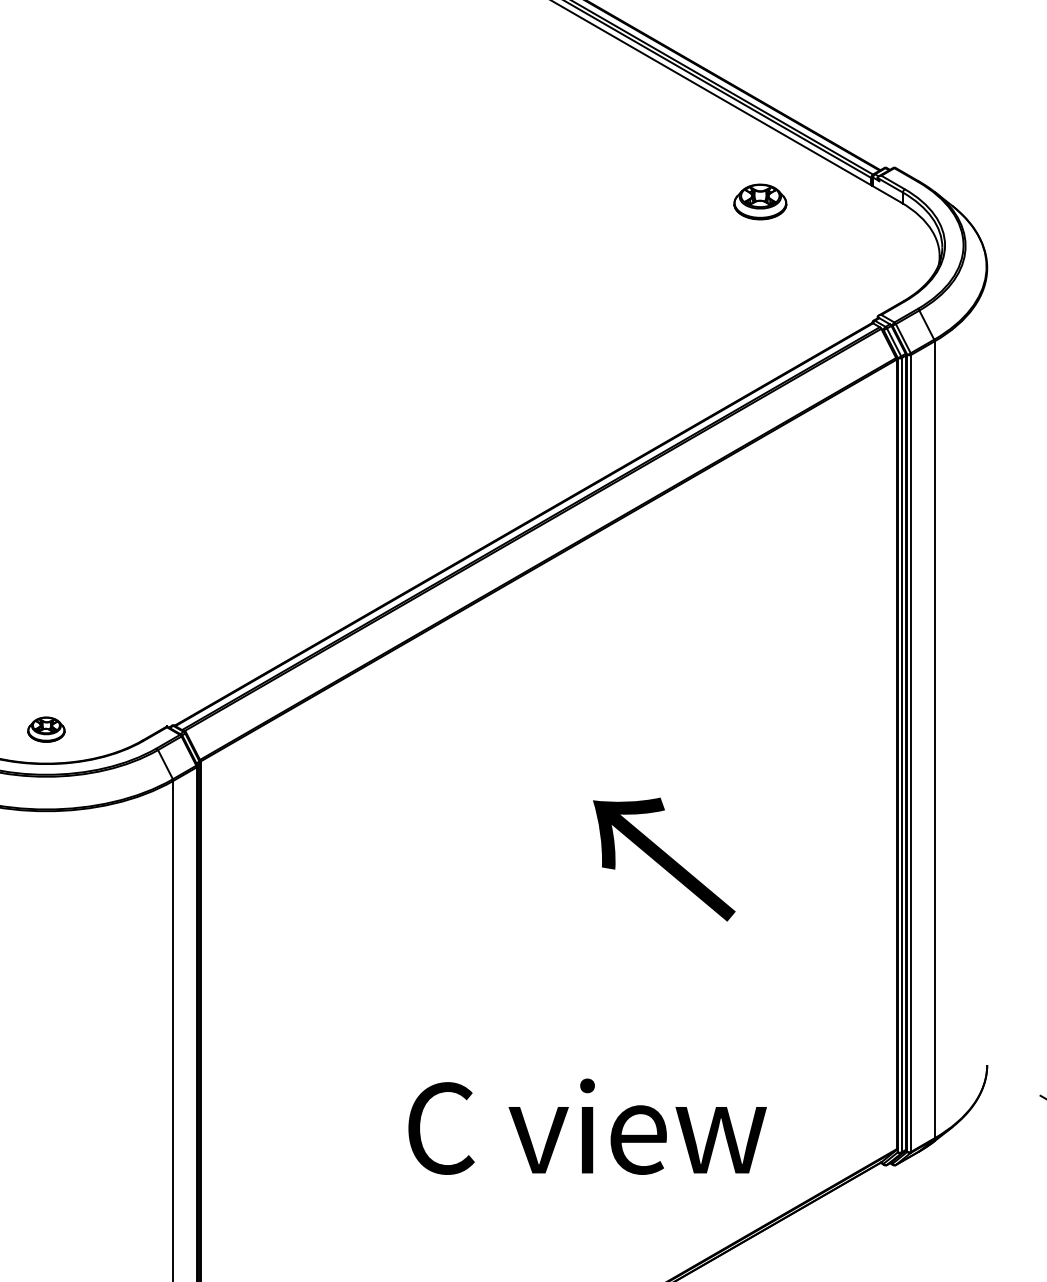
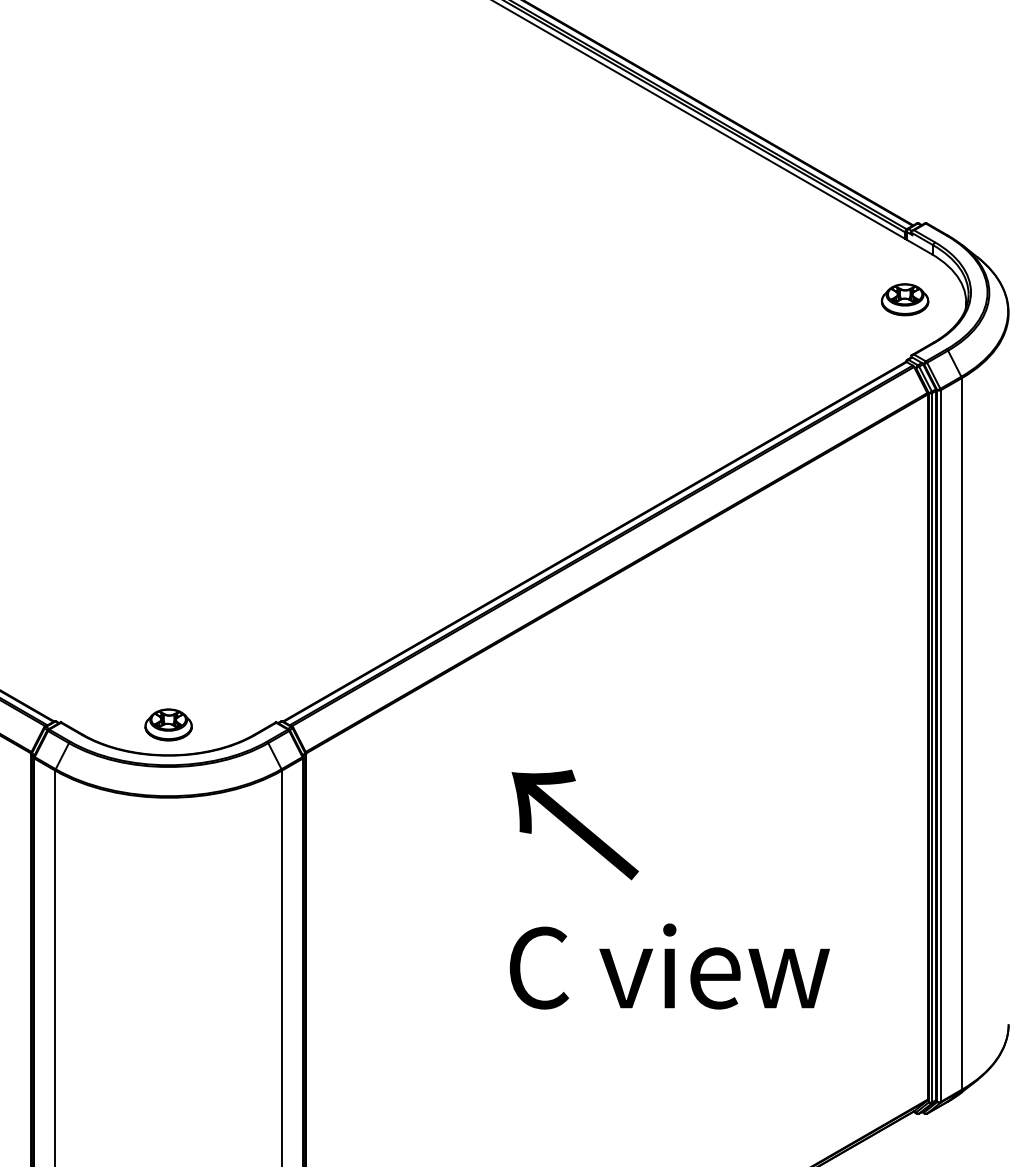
part: (759, 201) -> (904, 299), moved
part: (46, 729) -> (168, 724), size x1.43
text: (663, 859) -> (574, 824), moved
text: (587, 1126) -> (669, 966), moved

